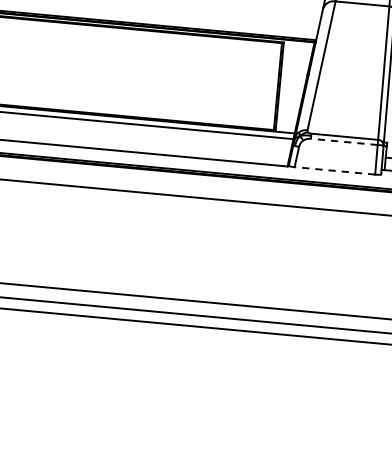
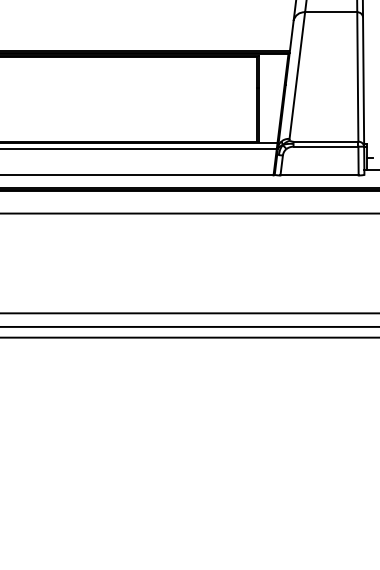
line: (343, 141) -> (325, 146), dashed -> solid
line: (334, 170) -> (319, 175), dashed -> solid

